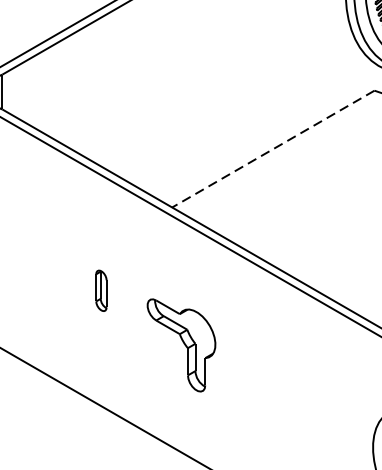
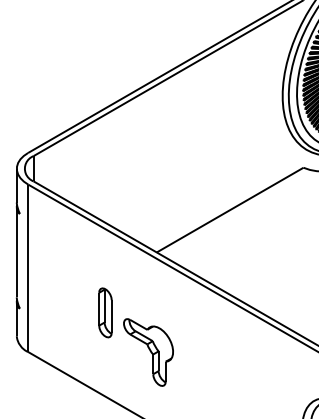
line: (273, 149) -> (230, 210), dashed -> solid
part: (101, 290) -> (105, 312), size x1.67
part: (181, 345) -> (148, 352), moved

